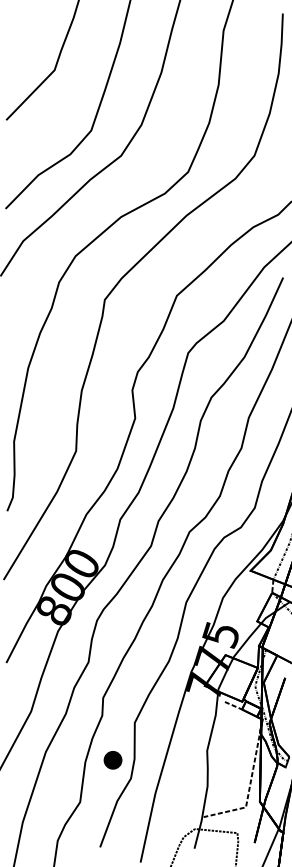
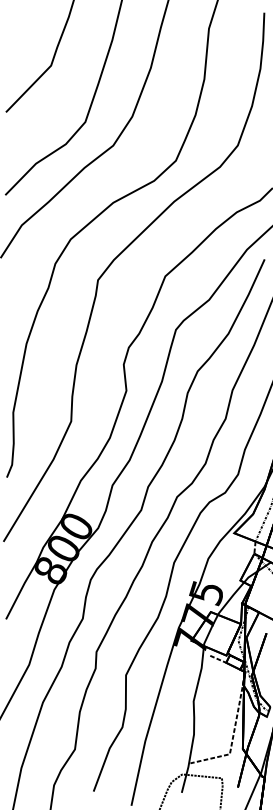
part: (112, 760) -> (105, 710), removed

